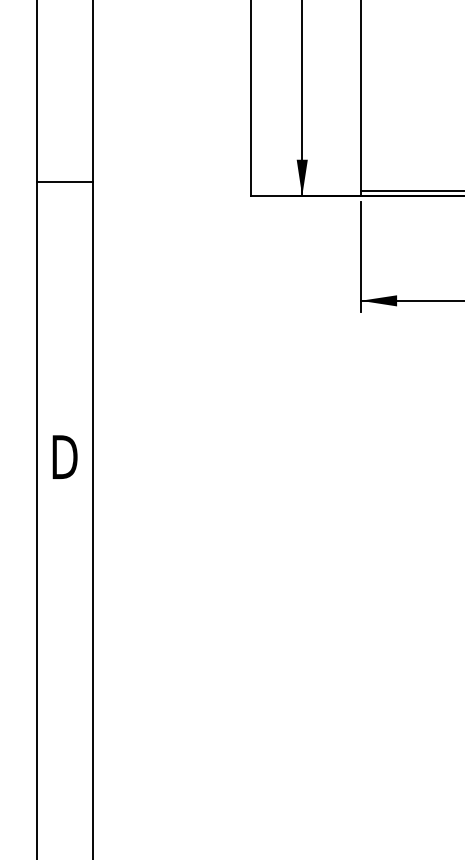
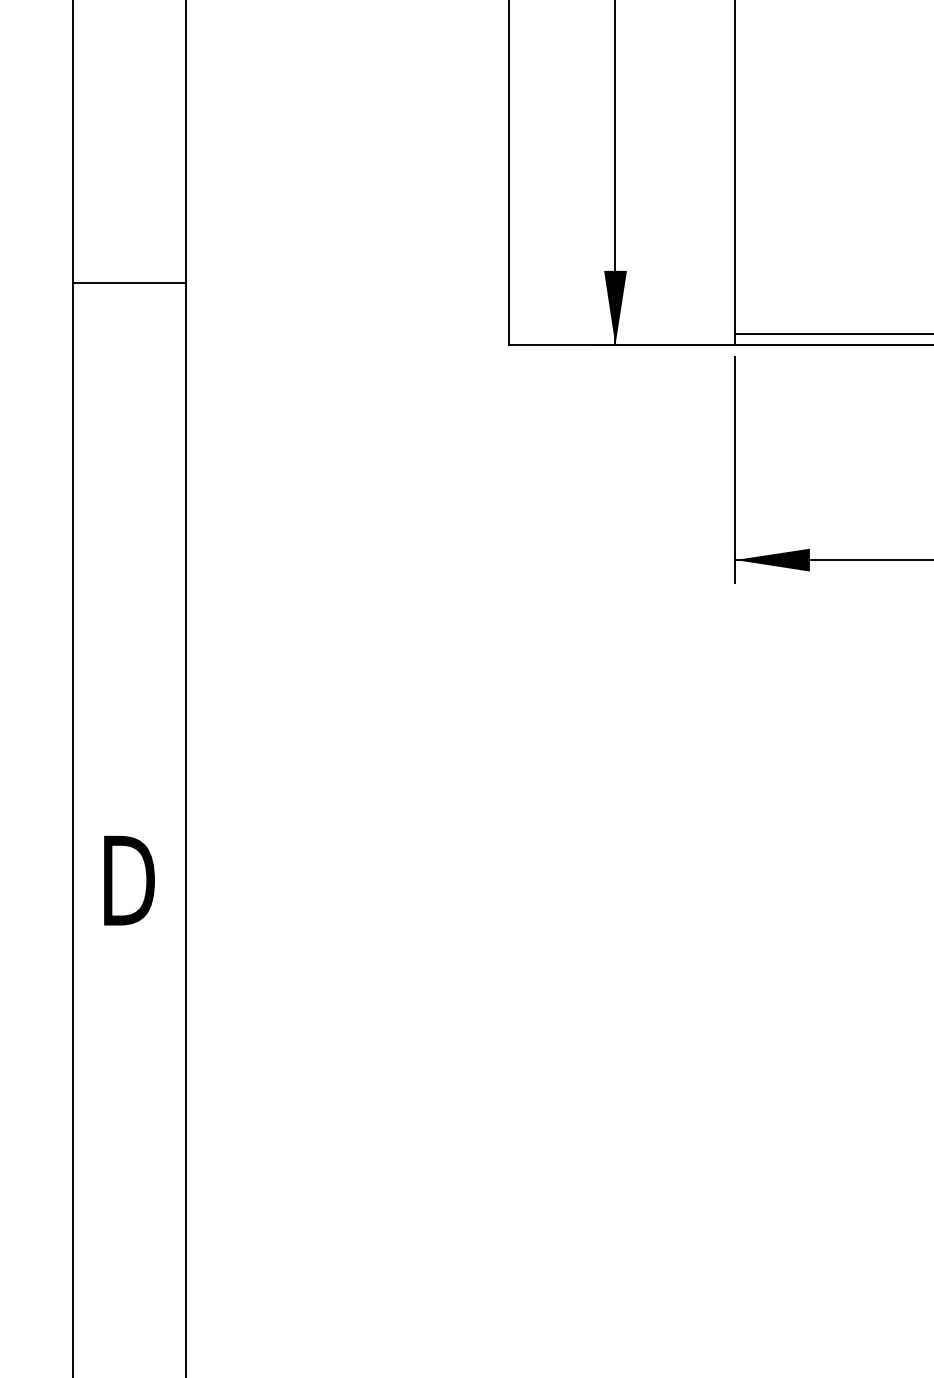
line: (64, 181) -> (128, 282), moved

